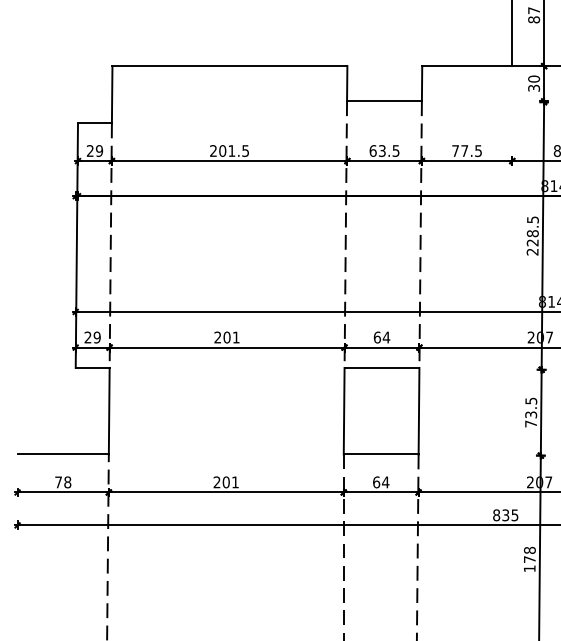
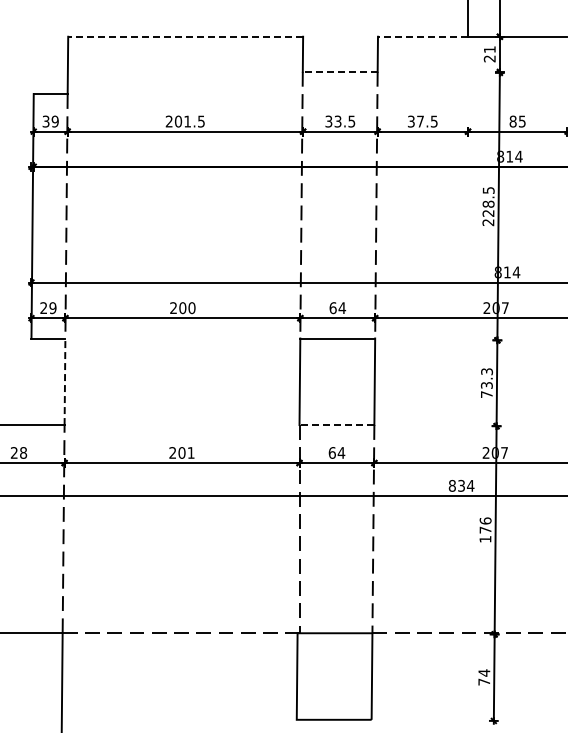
line: (229, 65) -> (185, 36), solid -> dashed
line: (466, 65) -> (422, 36), solid -> dashed
text: (533, 83) -> (489, 54), 30 -> 21
line: (383, 100) -> (339, 71), solid -> dashed
text: (89, 150) -> (45, 121), 29 -> 39
text: (372, 150) -> (328, 121), 63.5 -> 33.5
text: (454, 150) -> (410, 121), 77.5 -> 37.5
text: (235, 337) -> (191, 308), 201 -> 200
text: (530, 400) -> (486, 371), 73.5 -> 73.3
line: (109, 410) -> (65, 381), solid -> dashed
line: (380, 454) -> (336, 425), solid -> dashed
text: (57, 481) -> (13, 452), 78 -> 28
text: (514, 514) -> (470, 485), 835 -> 834
text: (529, 549) -> (485, 520), 178 -> 176

